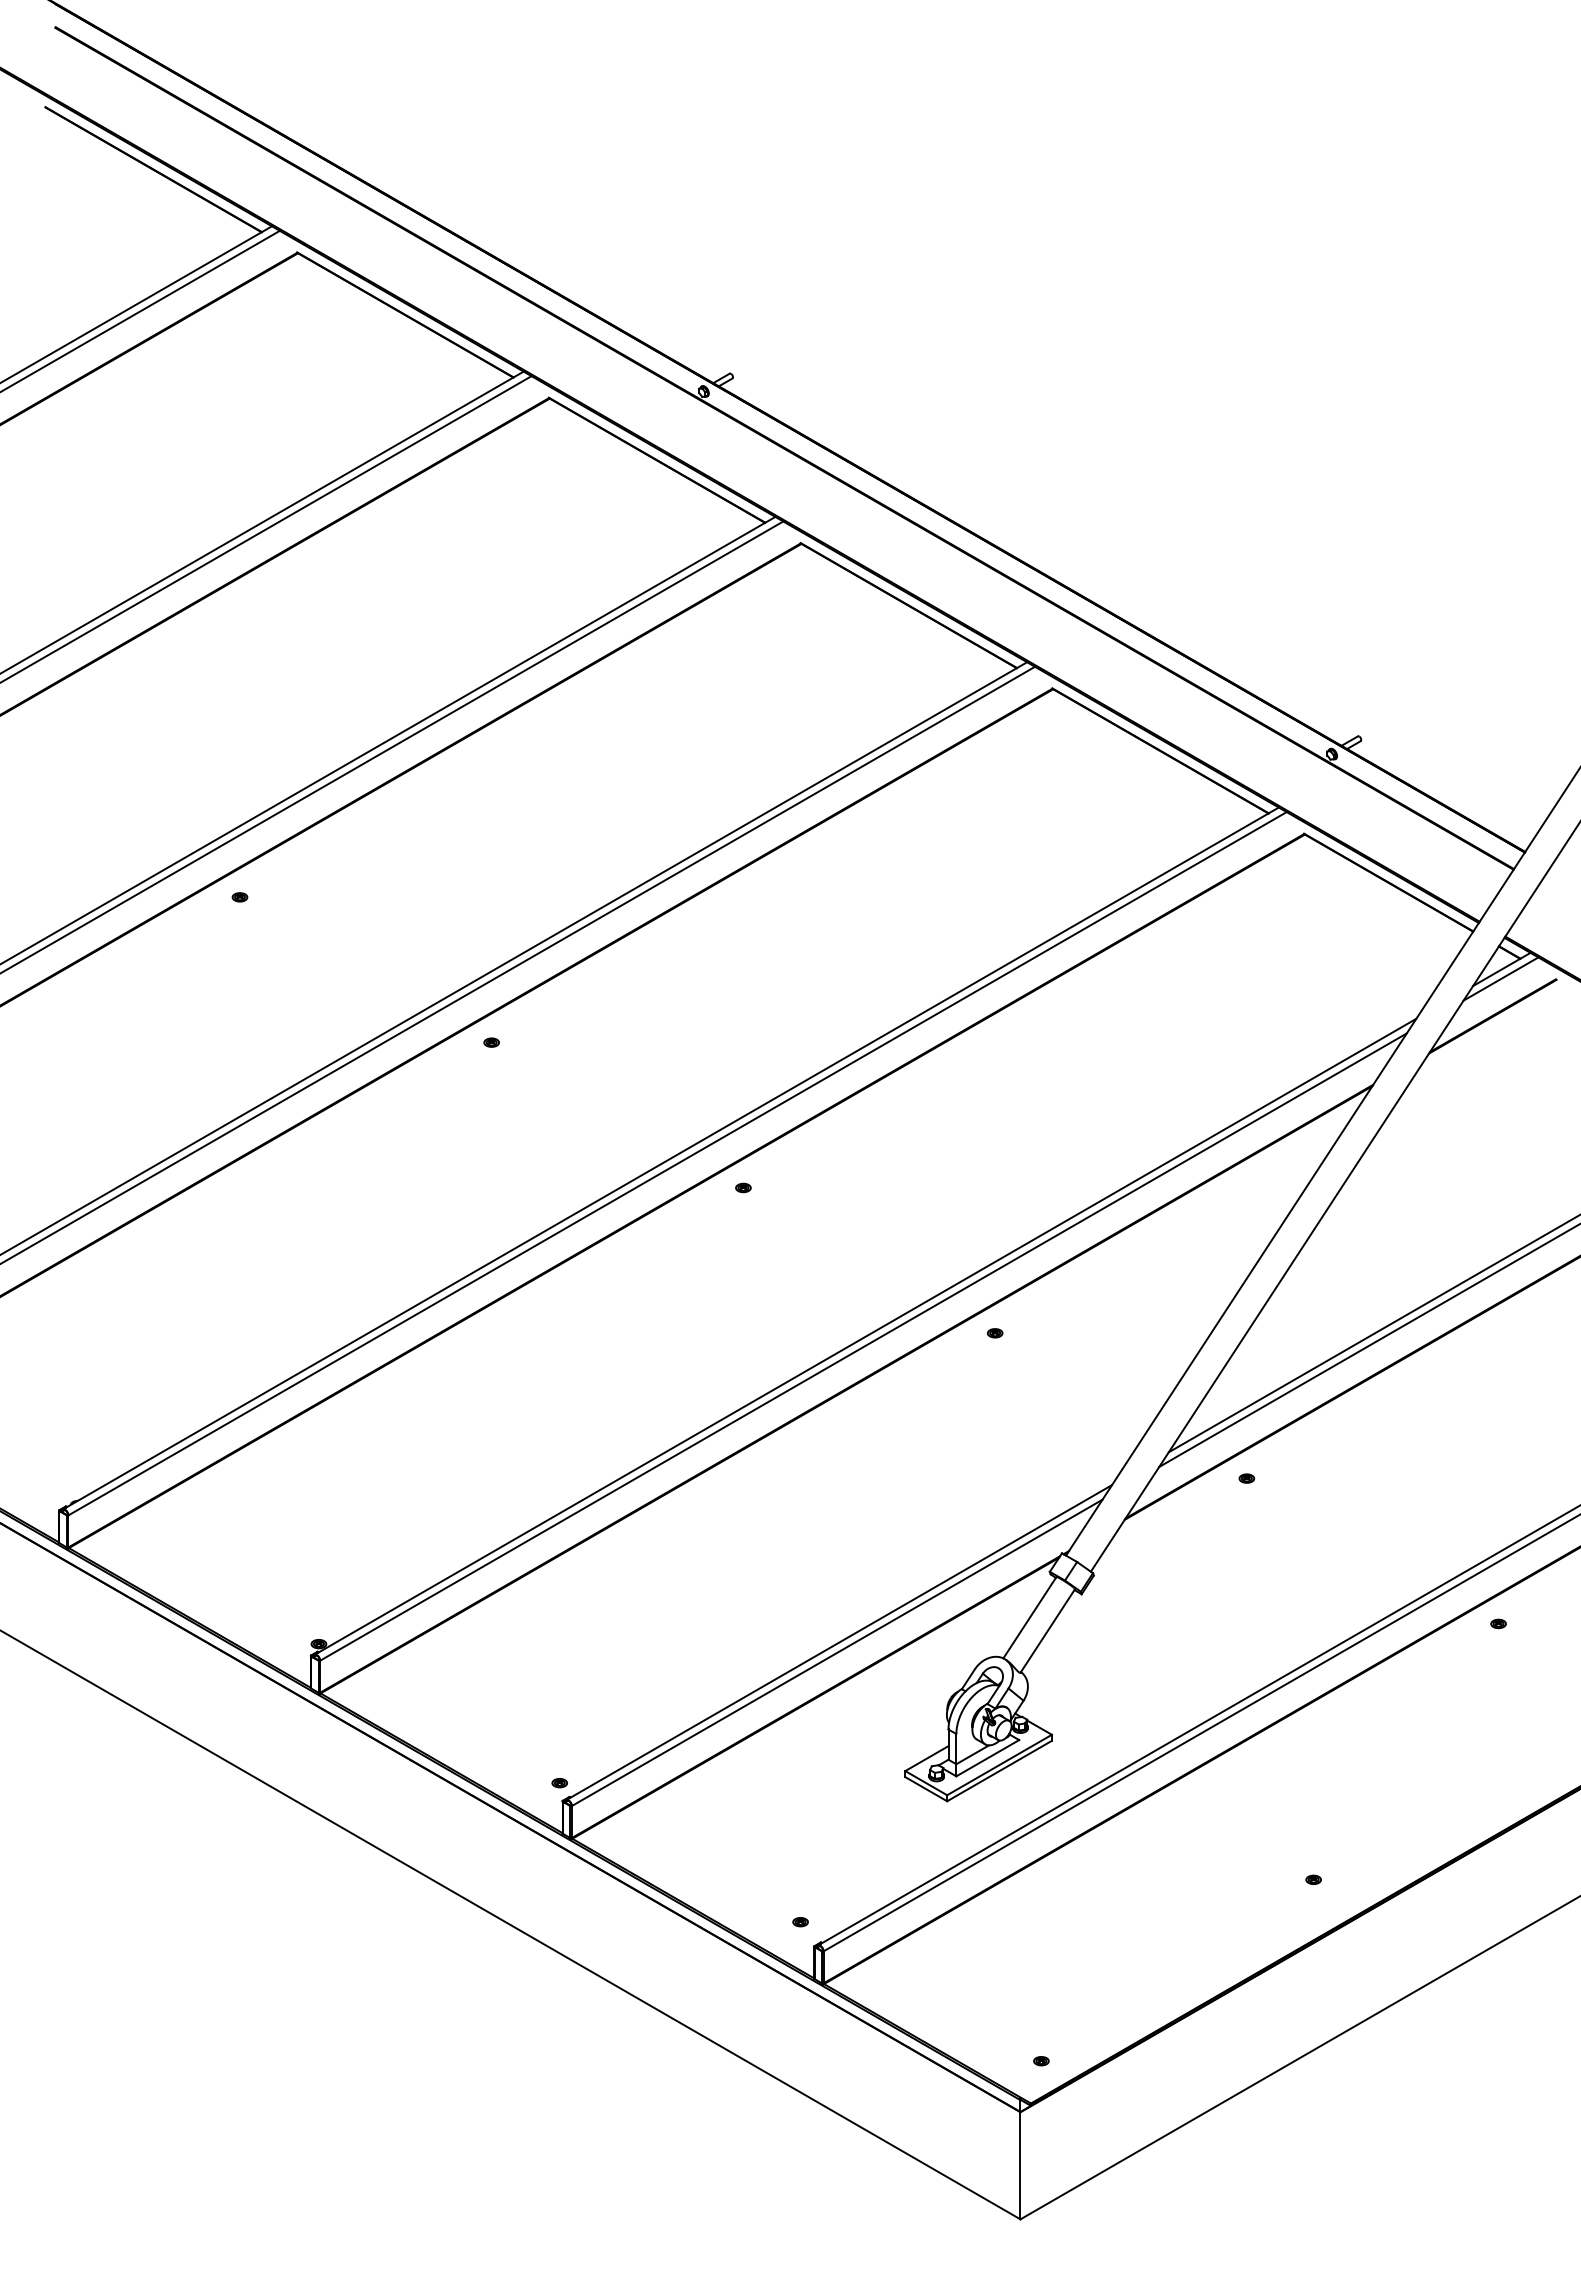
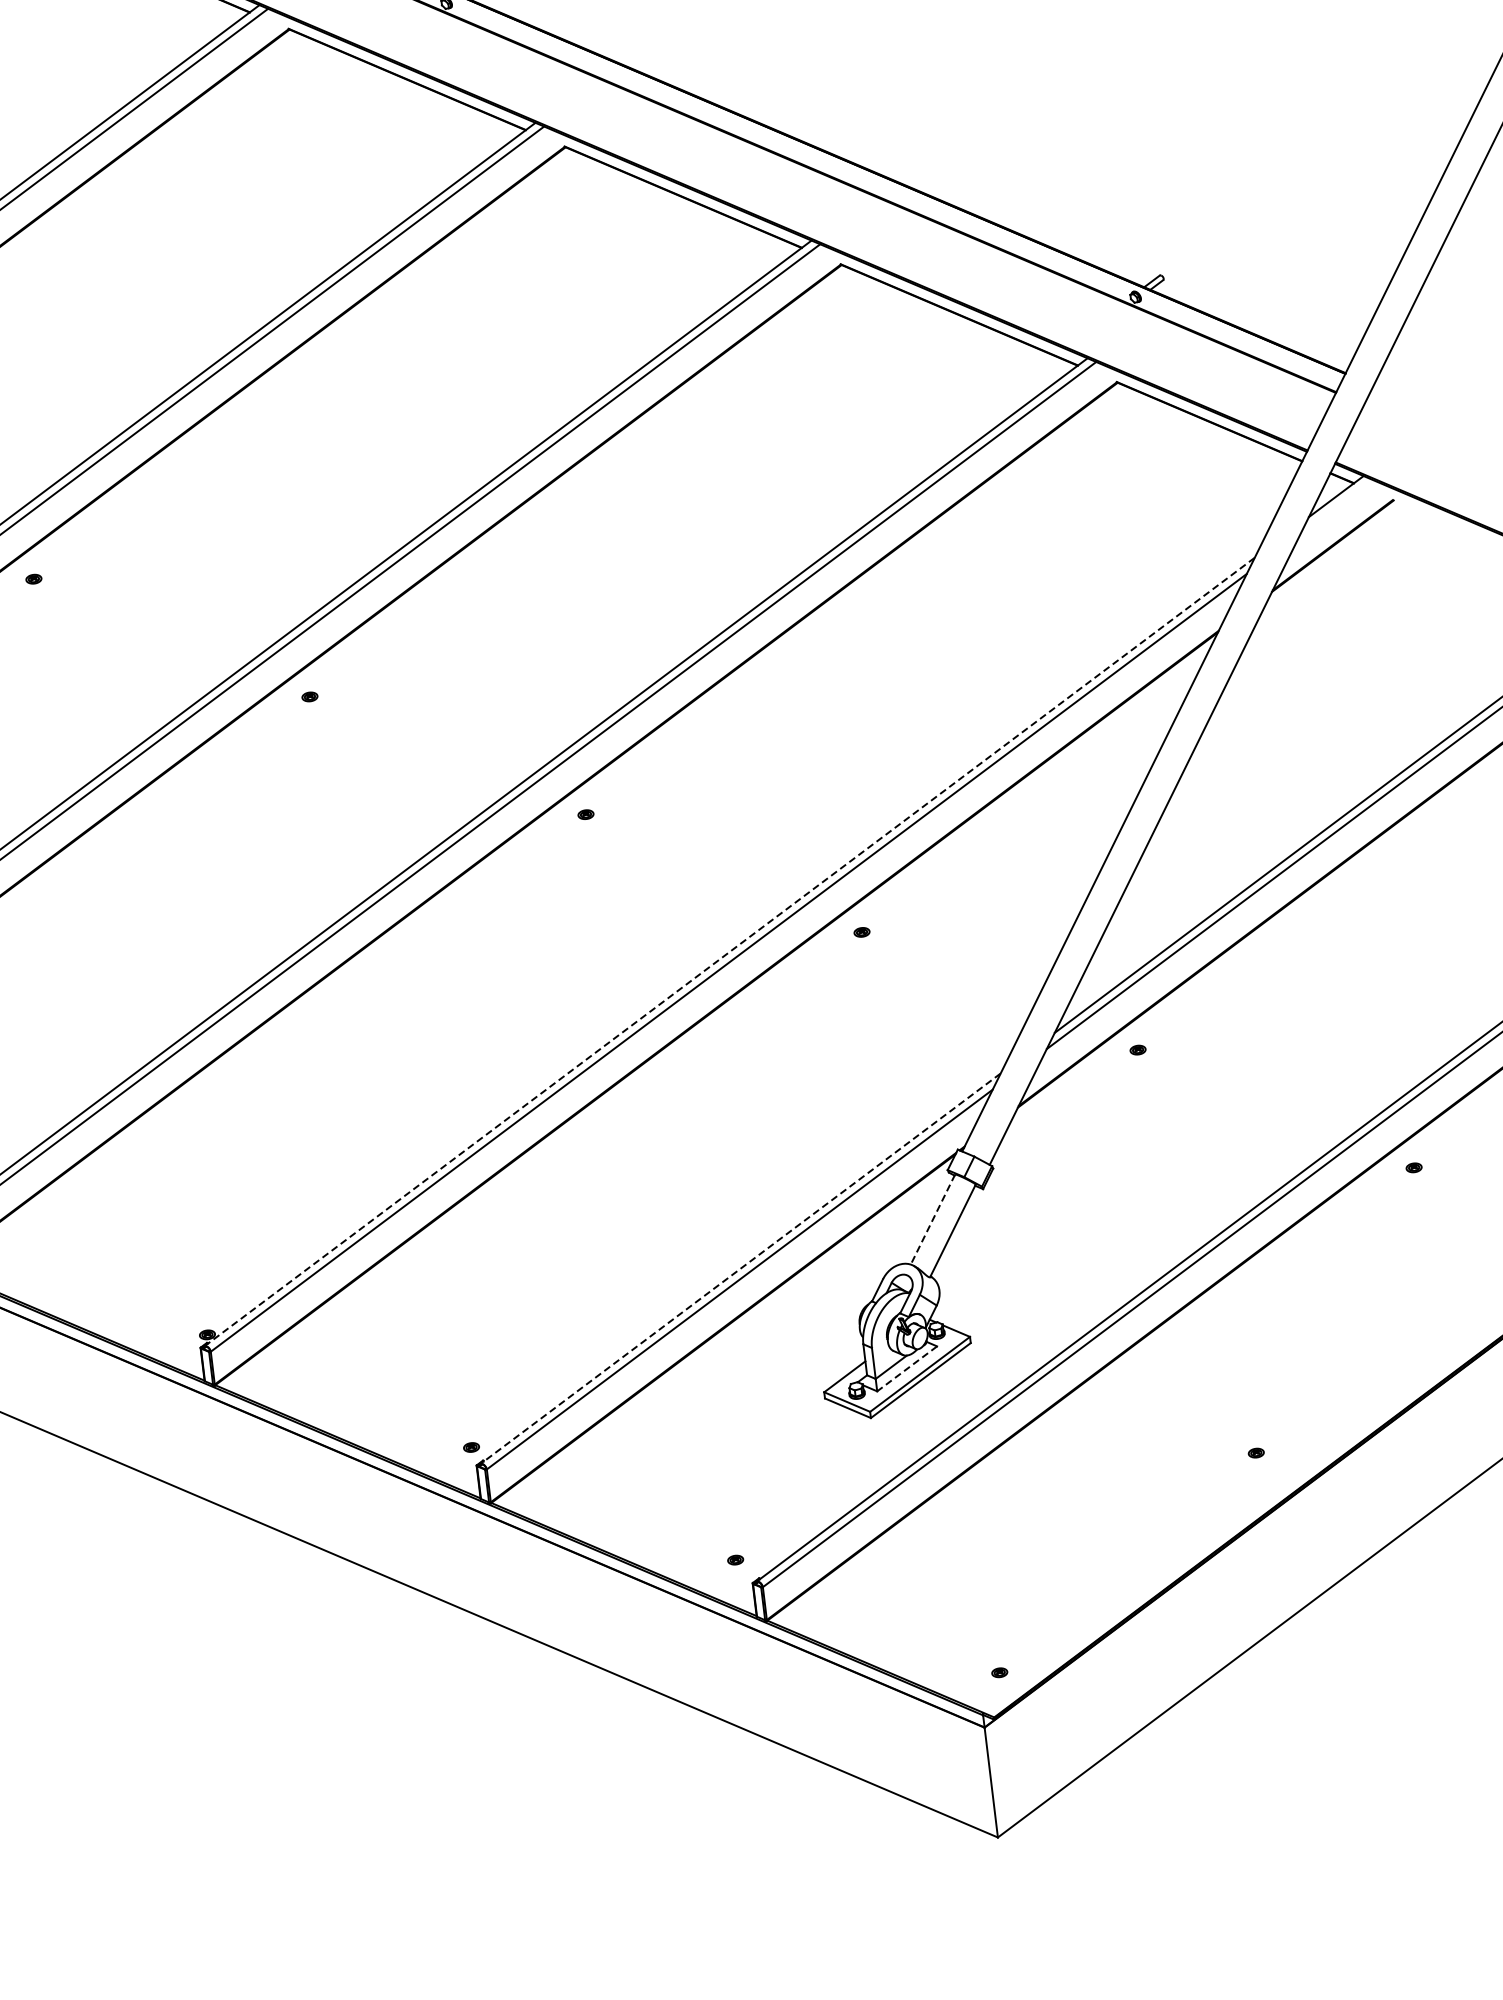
line: (1500, 978) -> (1336, 506), removed
line: (865, 1337) -> (729, 952), solid -> dashed
line: (1029, 1617) -> (932, 1219), solid -> dashed
line: (838, 1642) -> (739, 1268), solid -> dashed
line: (987, 1758) -> (906, 1369), solid -> dashed

